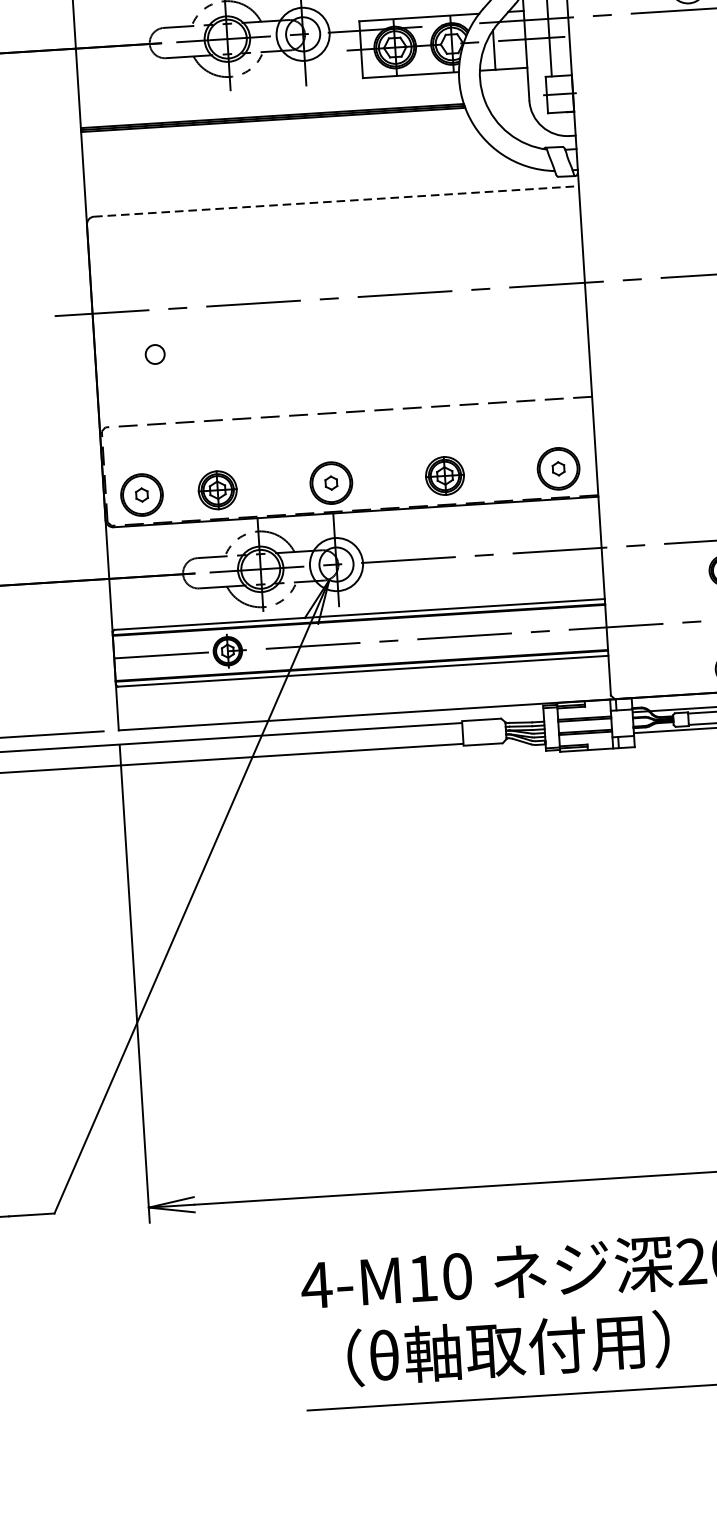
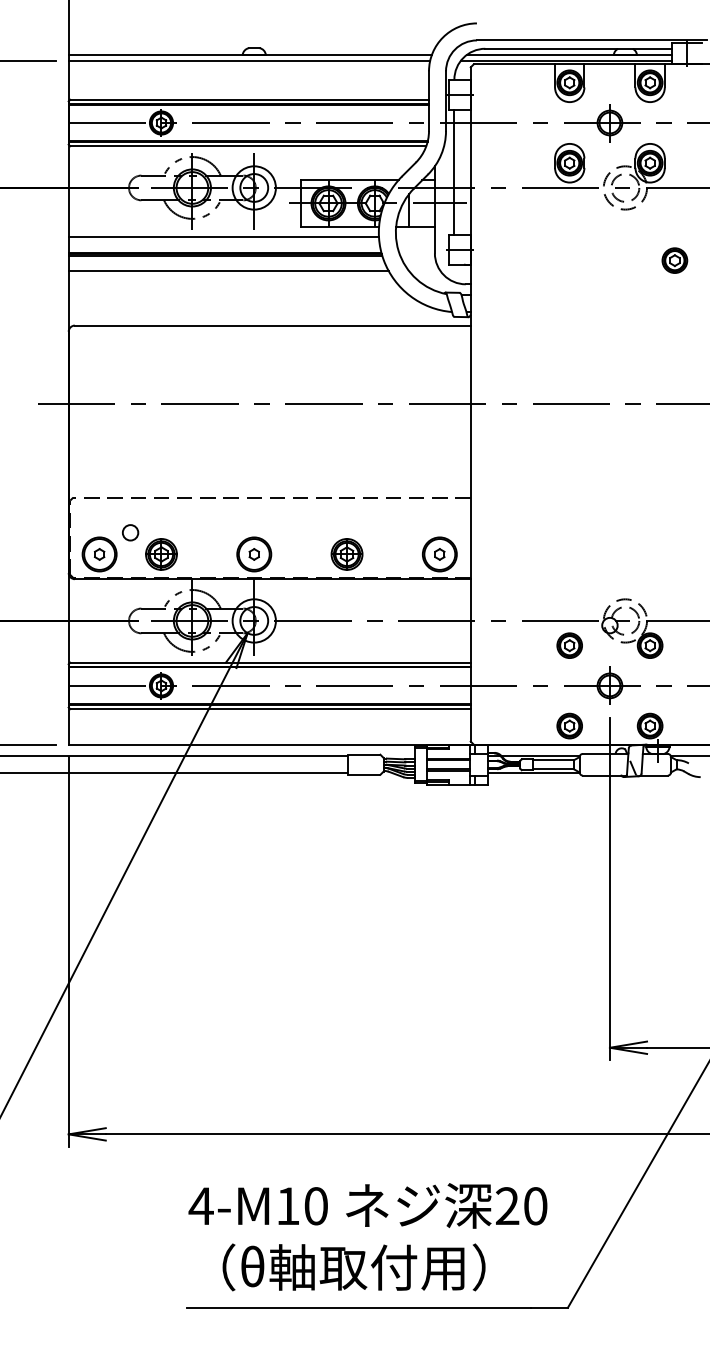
line: (269, 97) -> (223, 237), added
line: (278, 138) -> (228, 271), added
line: (336, 201) -> (272, 325), dashed -> solid
circle: (155, 354) -> (130, 532), moved

